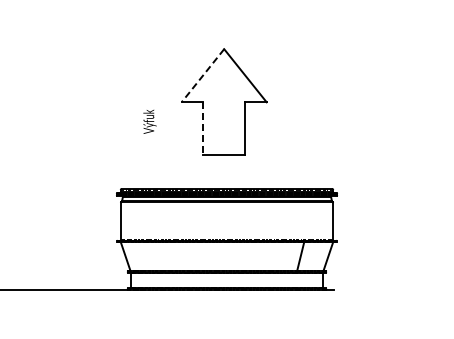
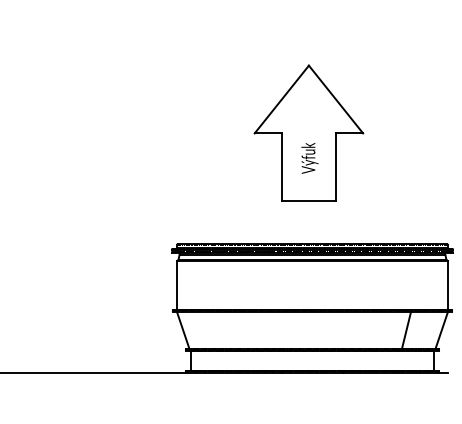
line: (202, 76) -> (281, 100), dashed -> solid
text: (149, 121) -> (309, 157), moved
line: (202, 128) -> (281, 166), dashed -> solid

